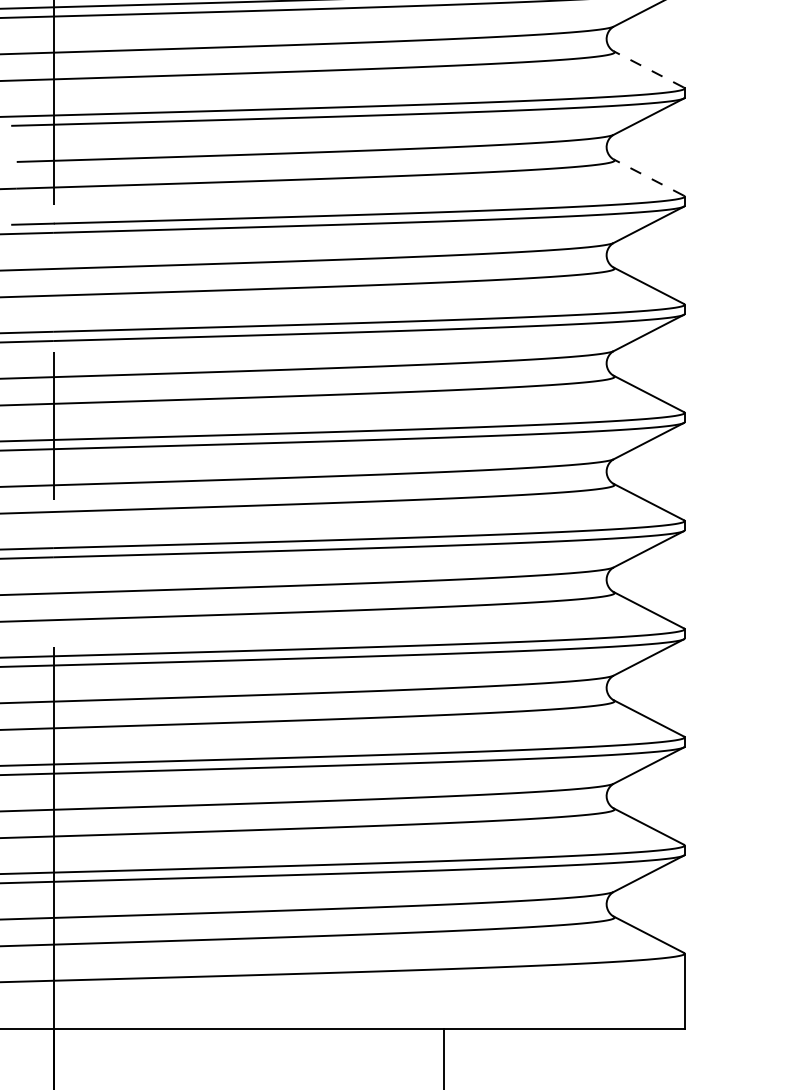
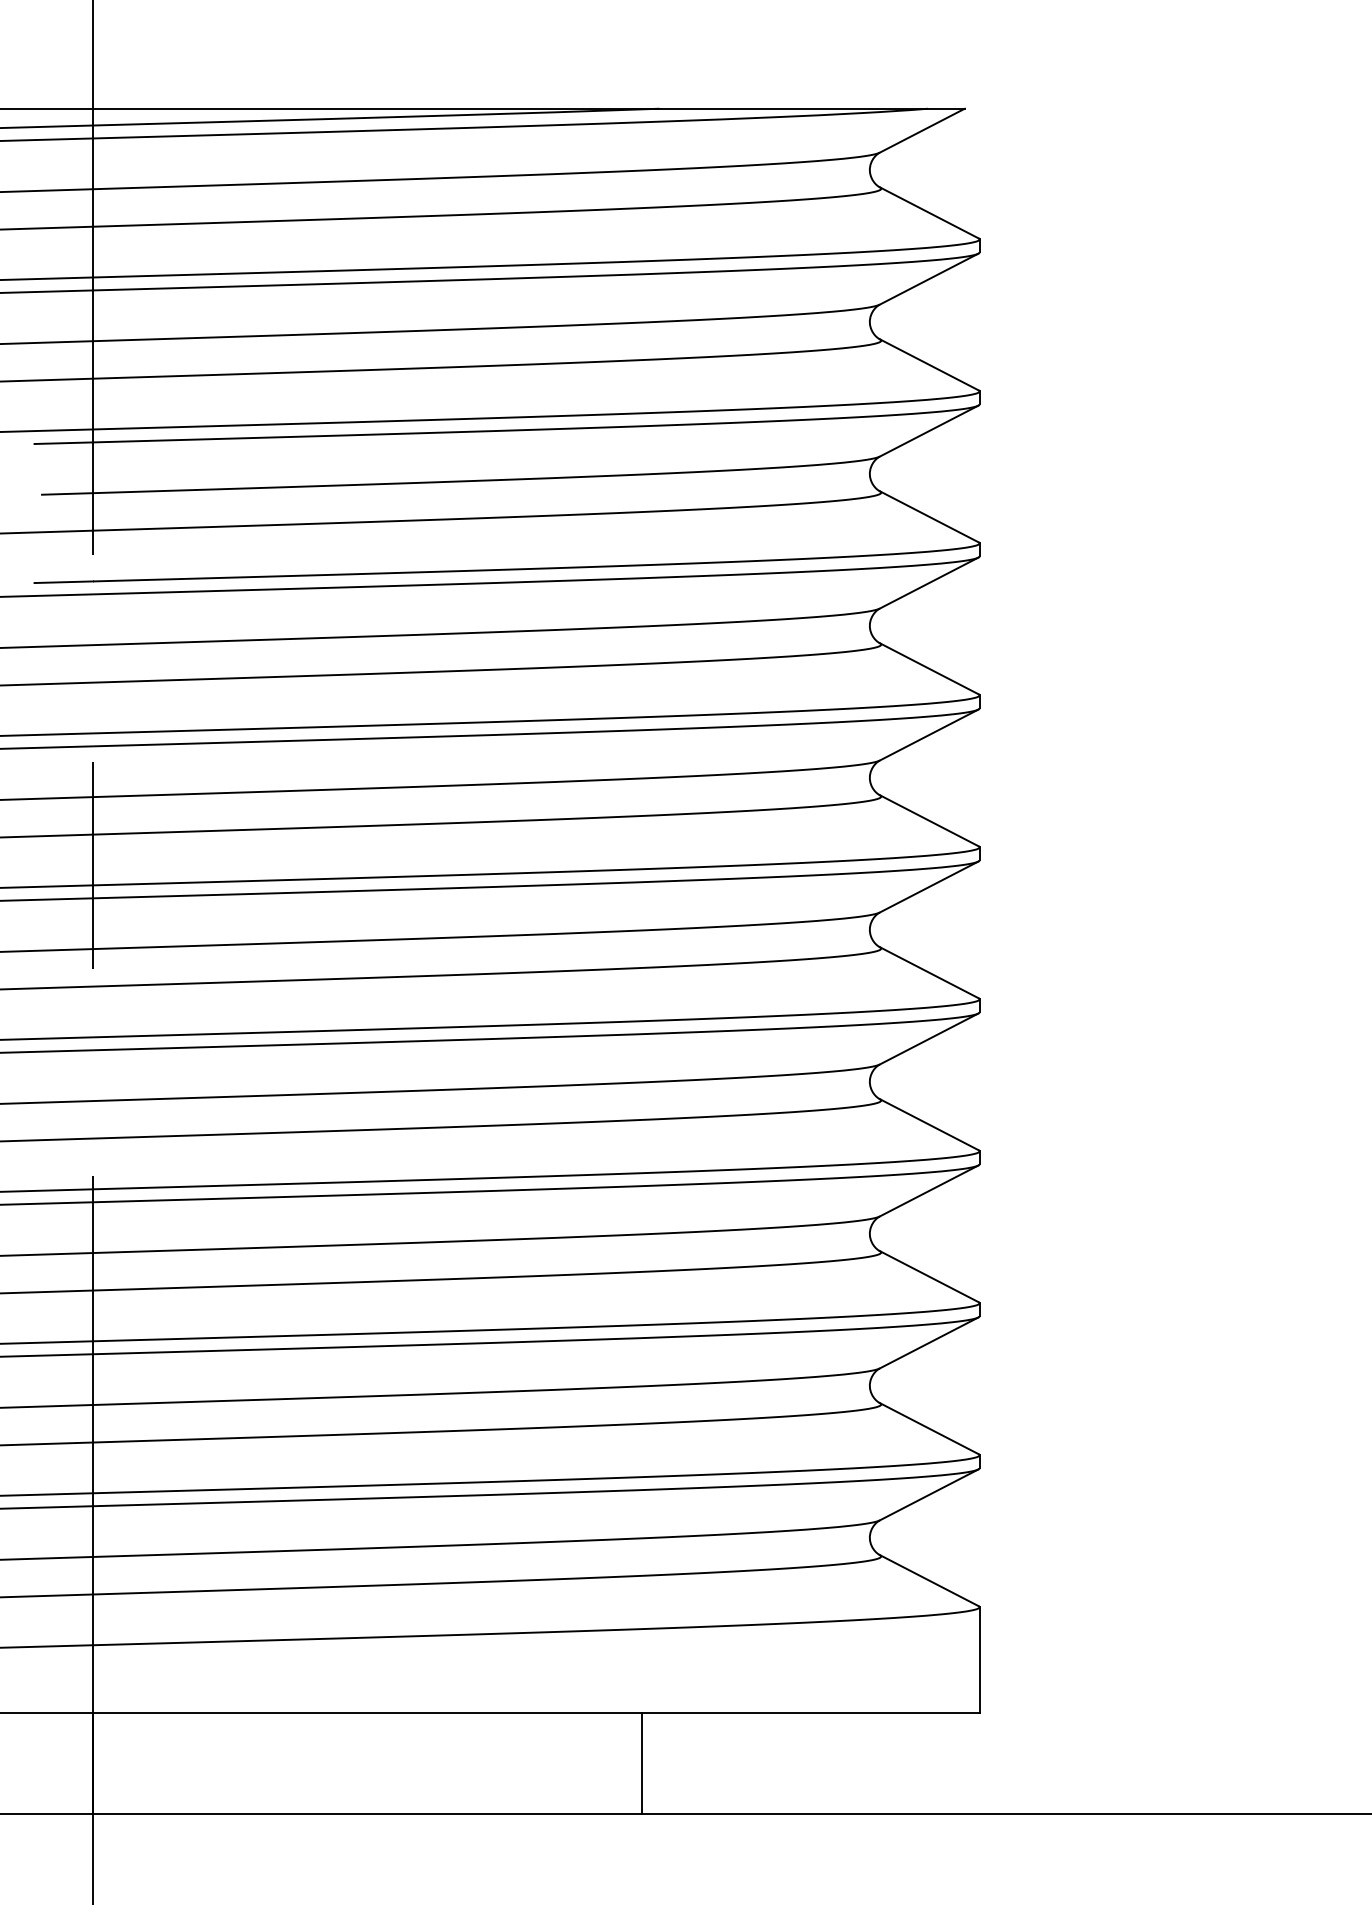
line: (648, 69) -> (928, 364), dashed -> solid
line: (648, 177) -> (928, 516), dashed -> solid

